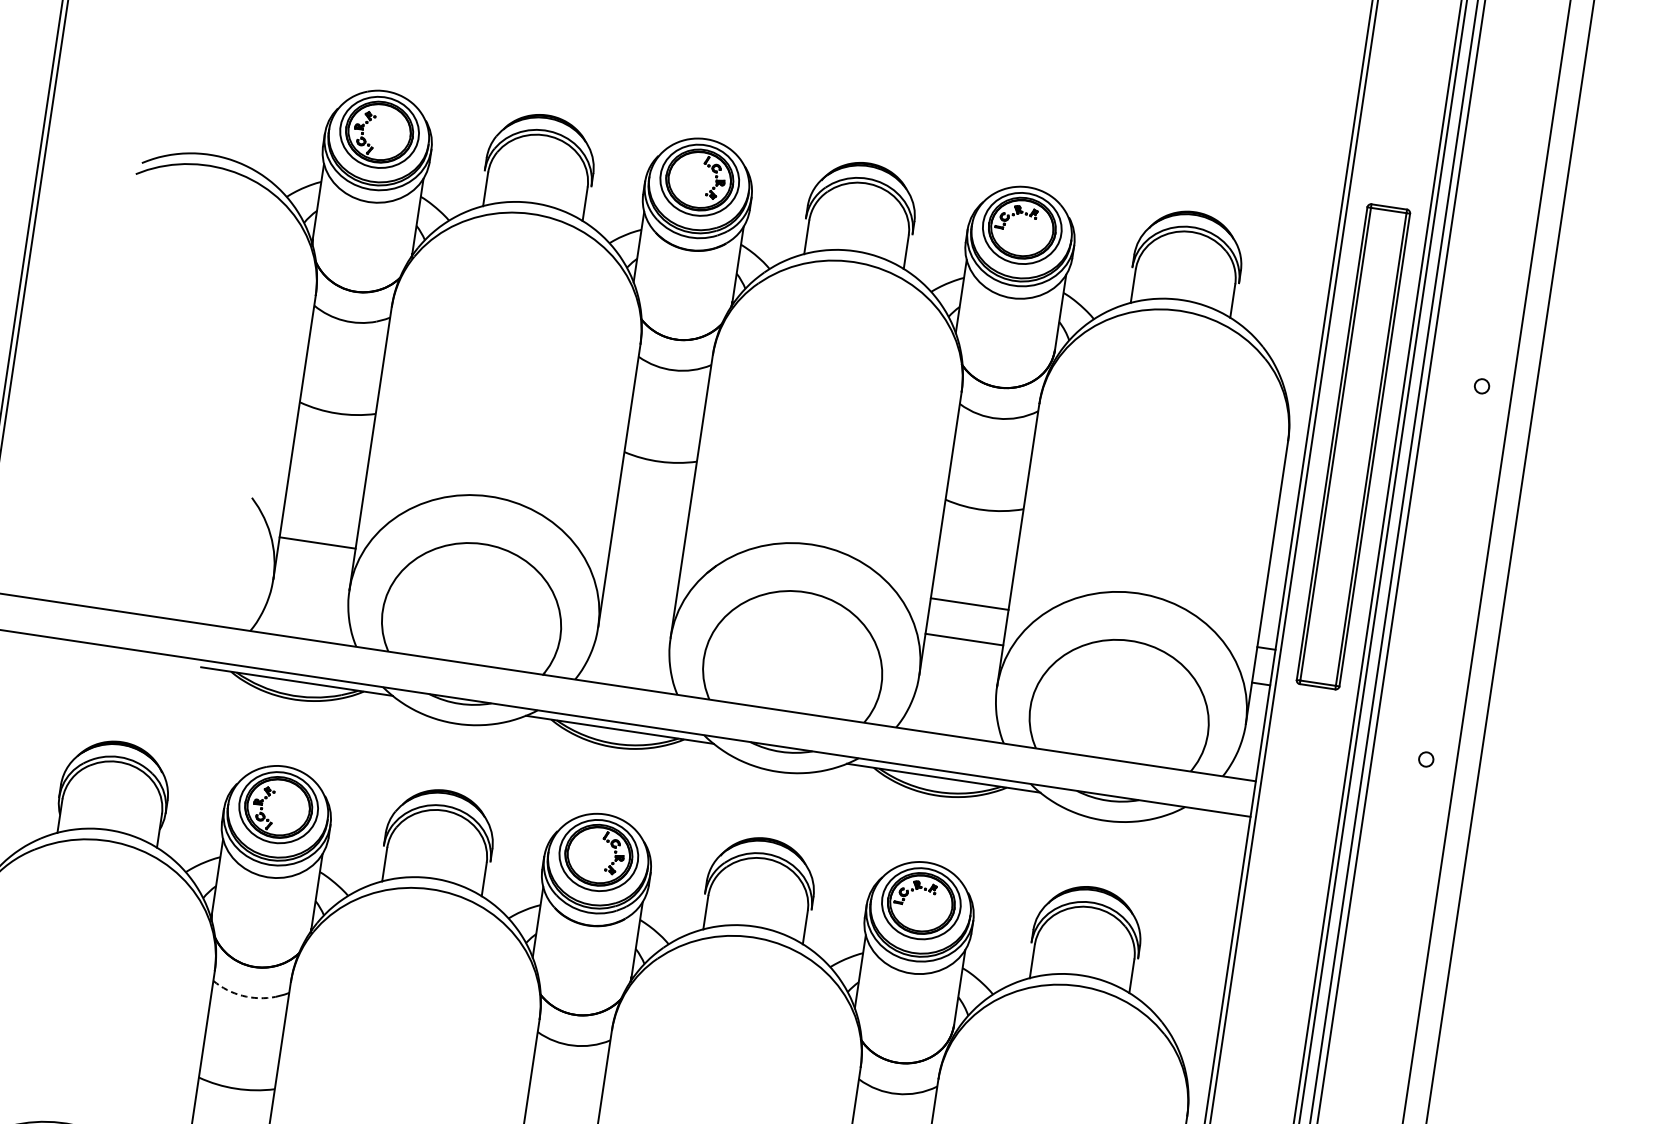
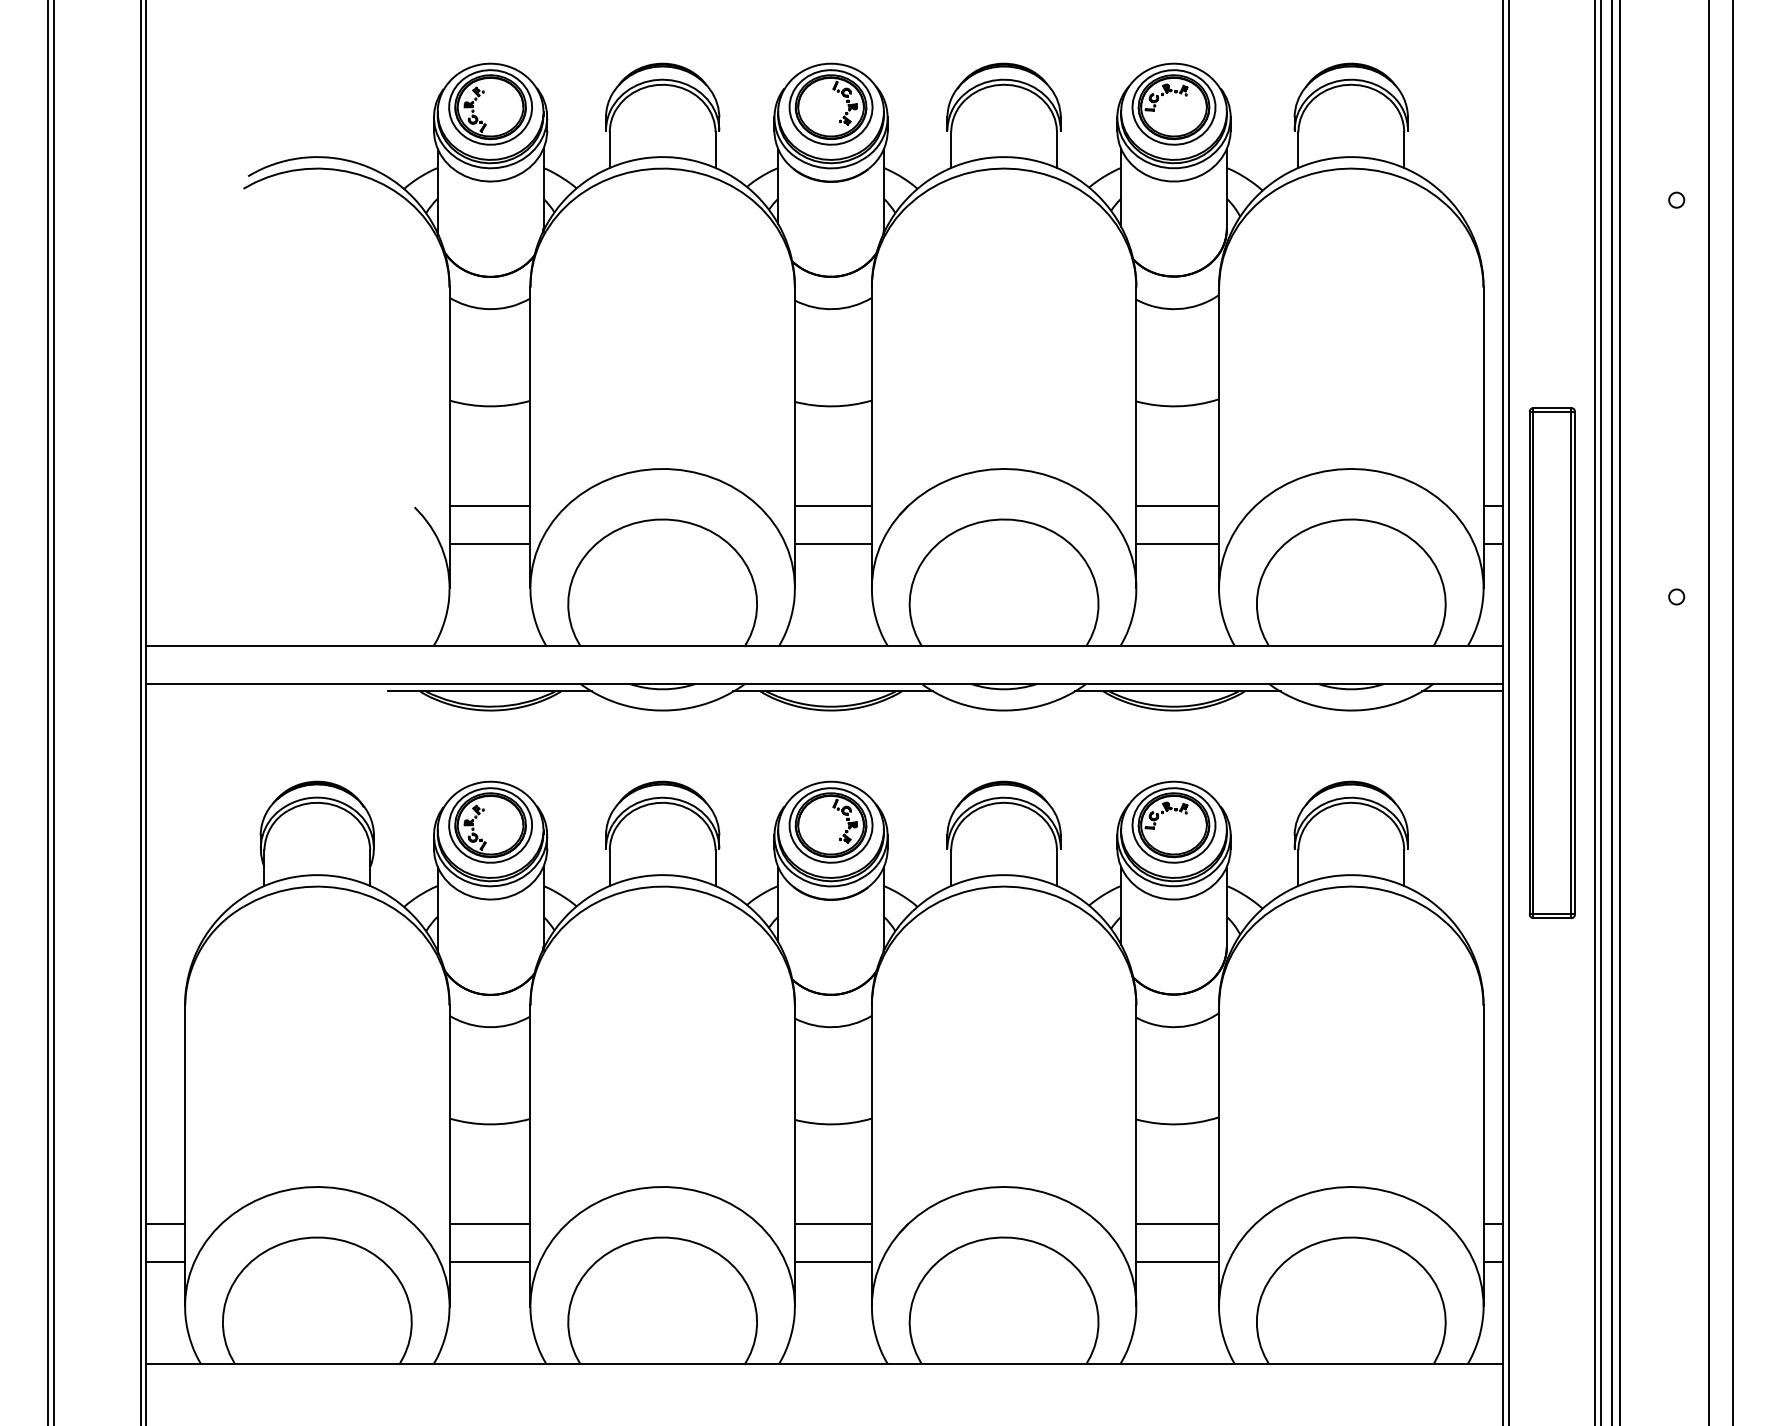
part: (1352, 446) -> (1551, 662), moved
line: (322, 507) -> (489, 506), added
line: (645, 555) -> (832, 506), added
line: (639, 591) -> (832, 544), added
line: (1210, 818) -> (1461, 691), added
arc: (242, 995) -> (482, 1026), dashed -> solid

